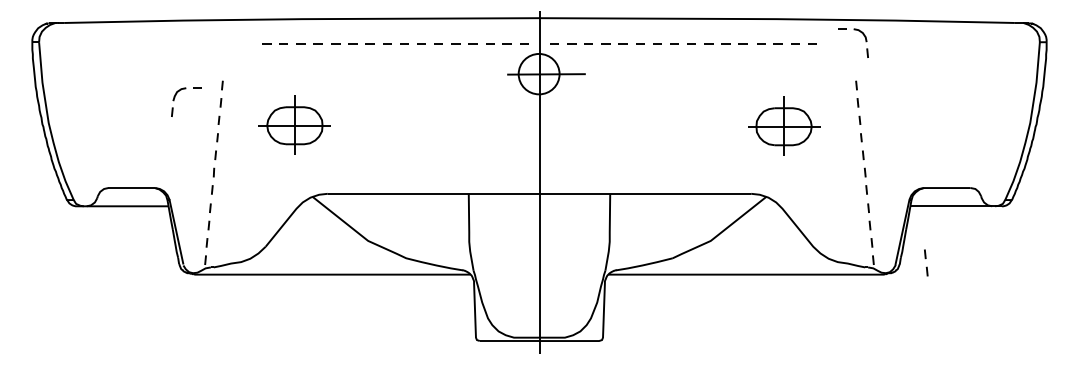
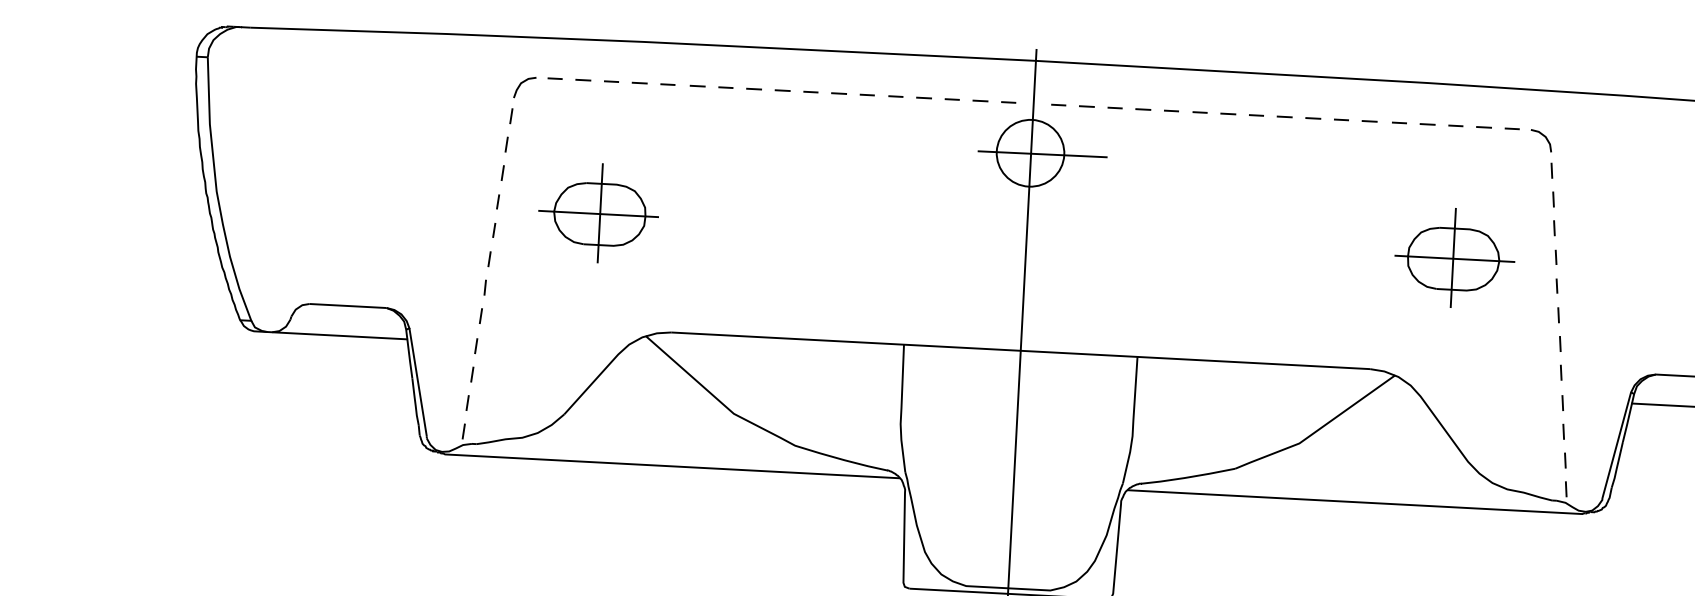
part: (854, 30) -> (1532, 132), moved
part: (176, 95) -> (519, 88), moved
part: (294, 124) -> (599, 212), moved
part: (784, 125) -> (1454, 257), moved
part: (926, 262) -> (1653, 497), removed

